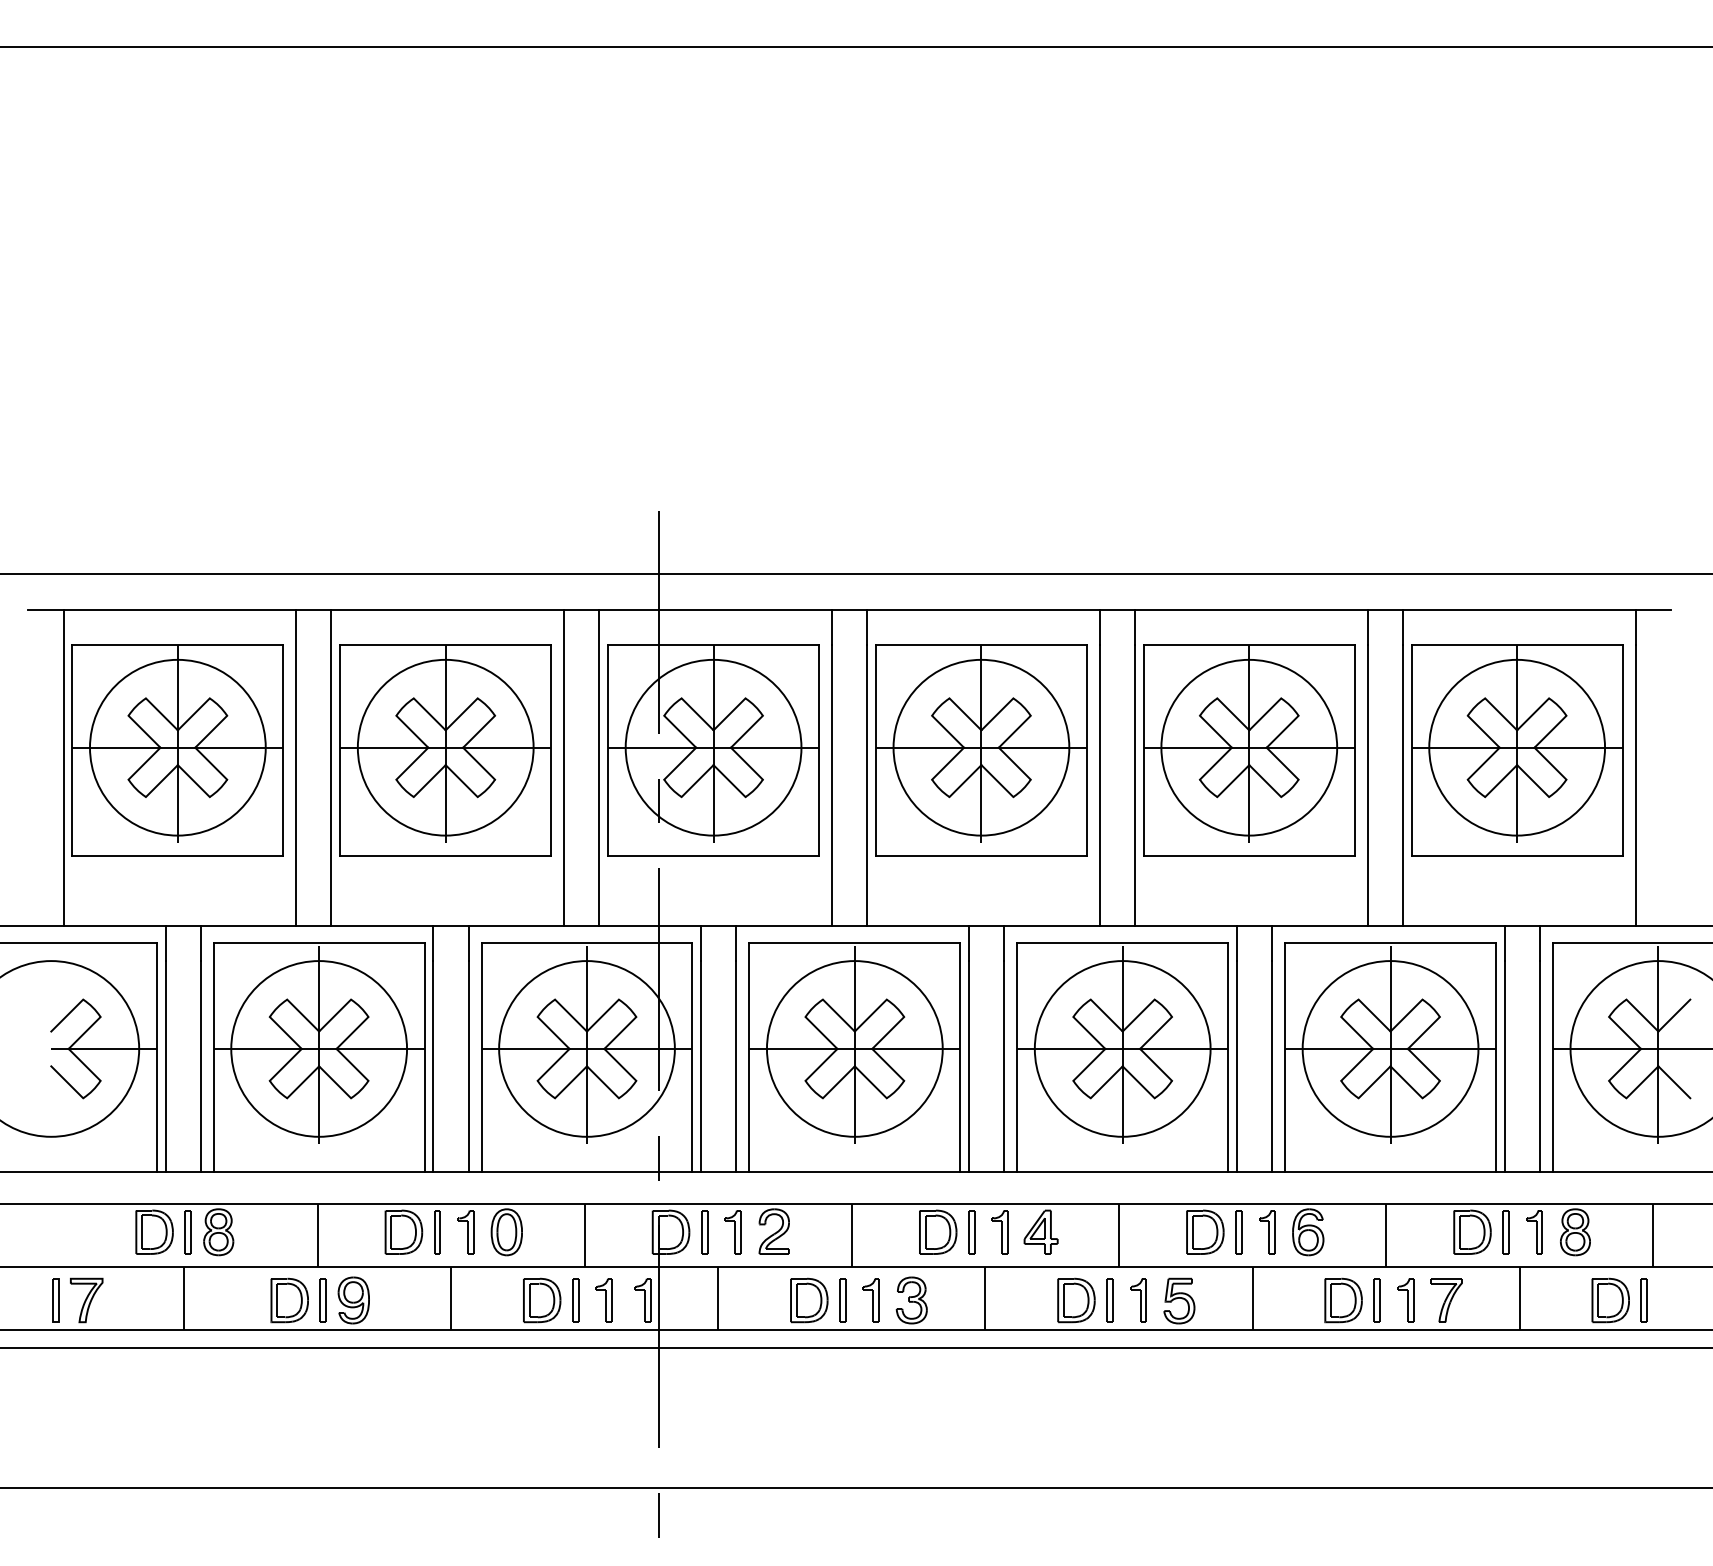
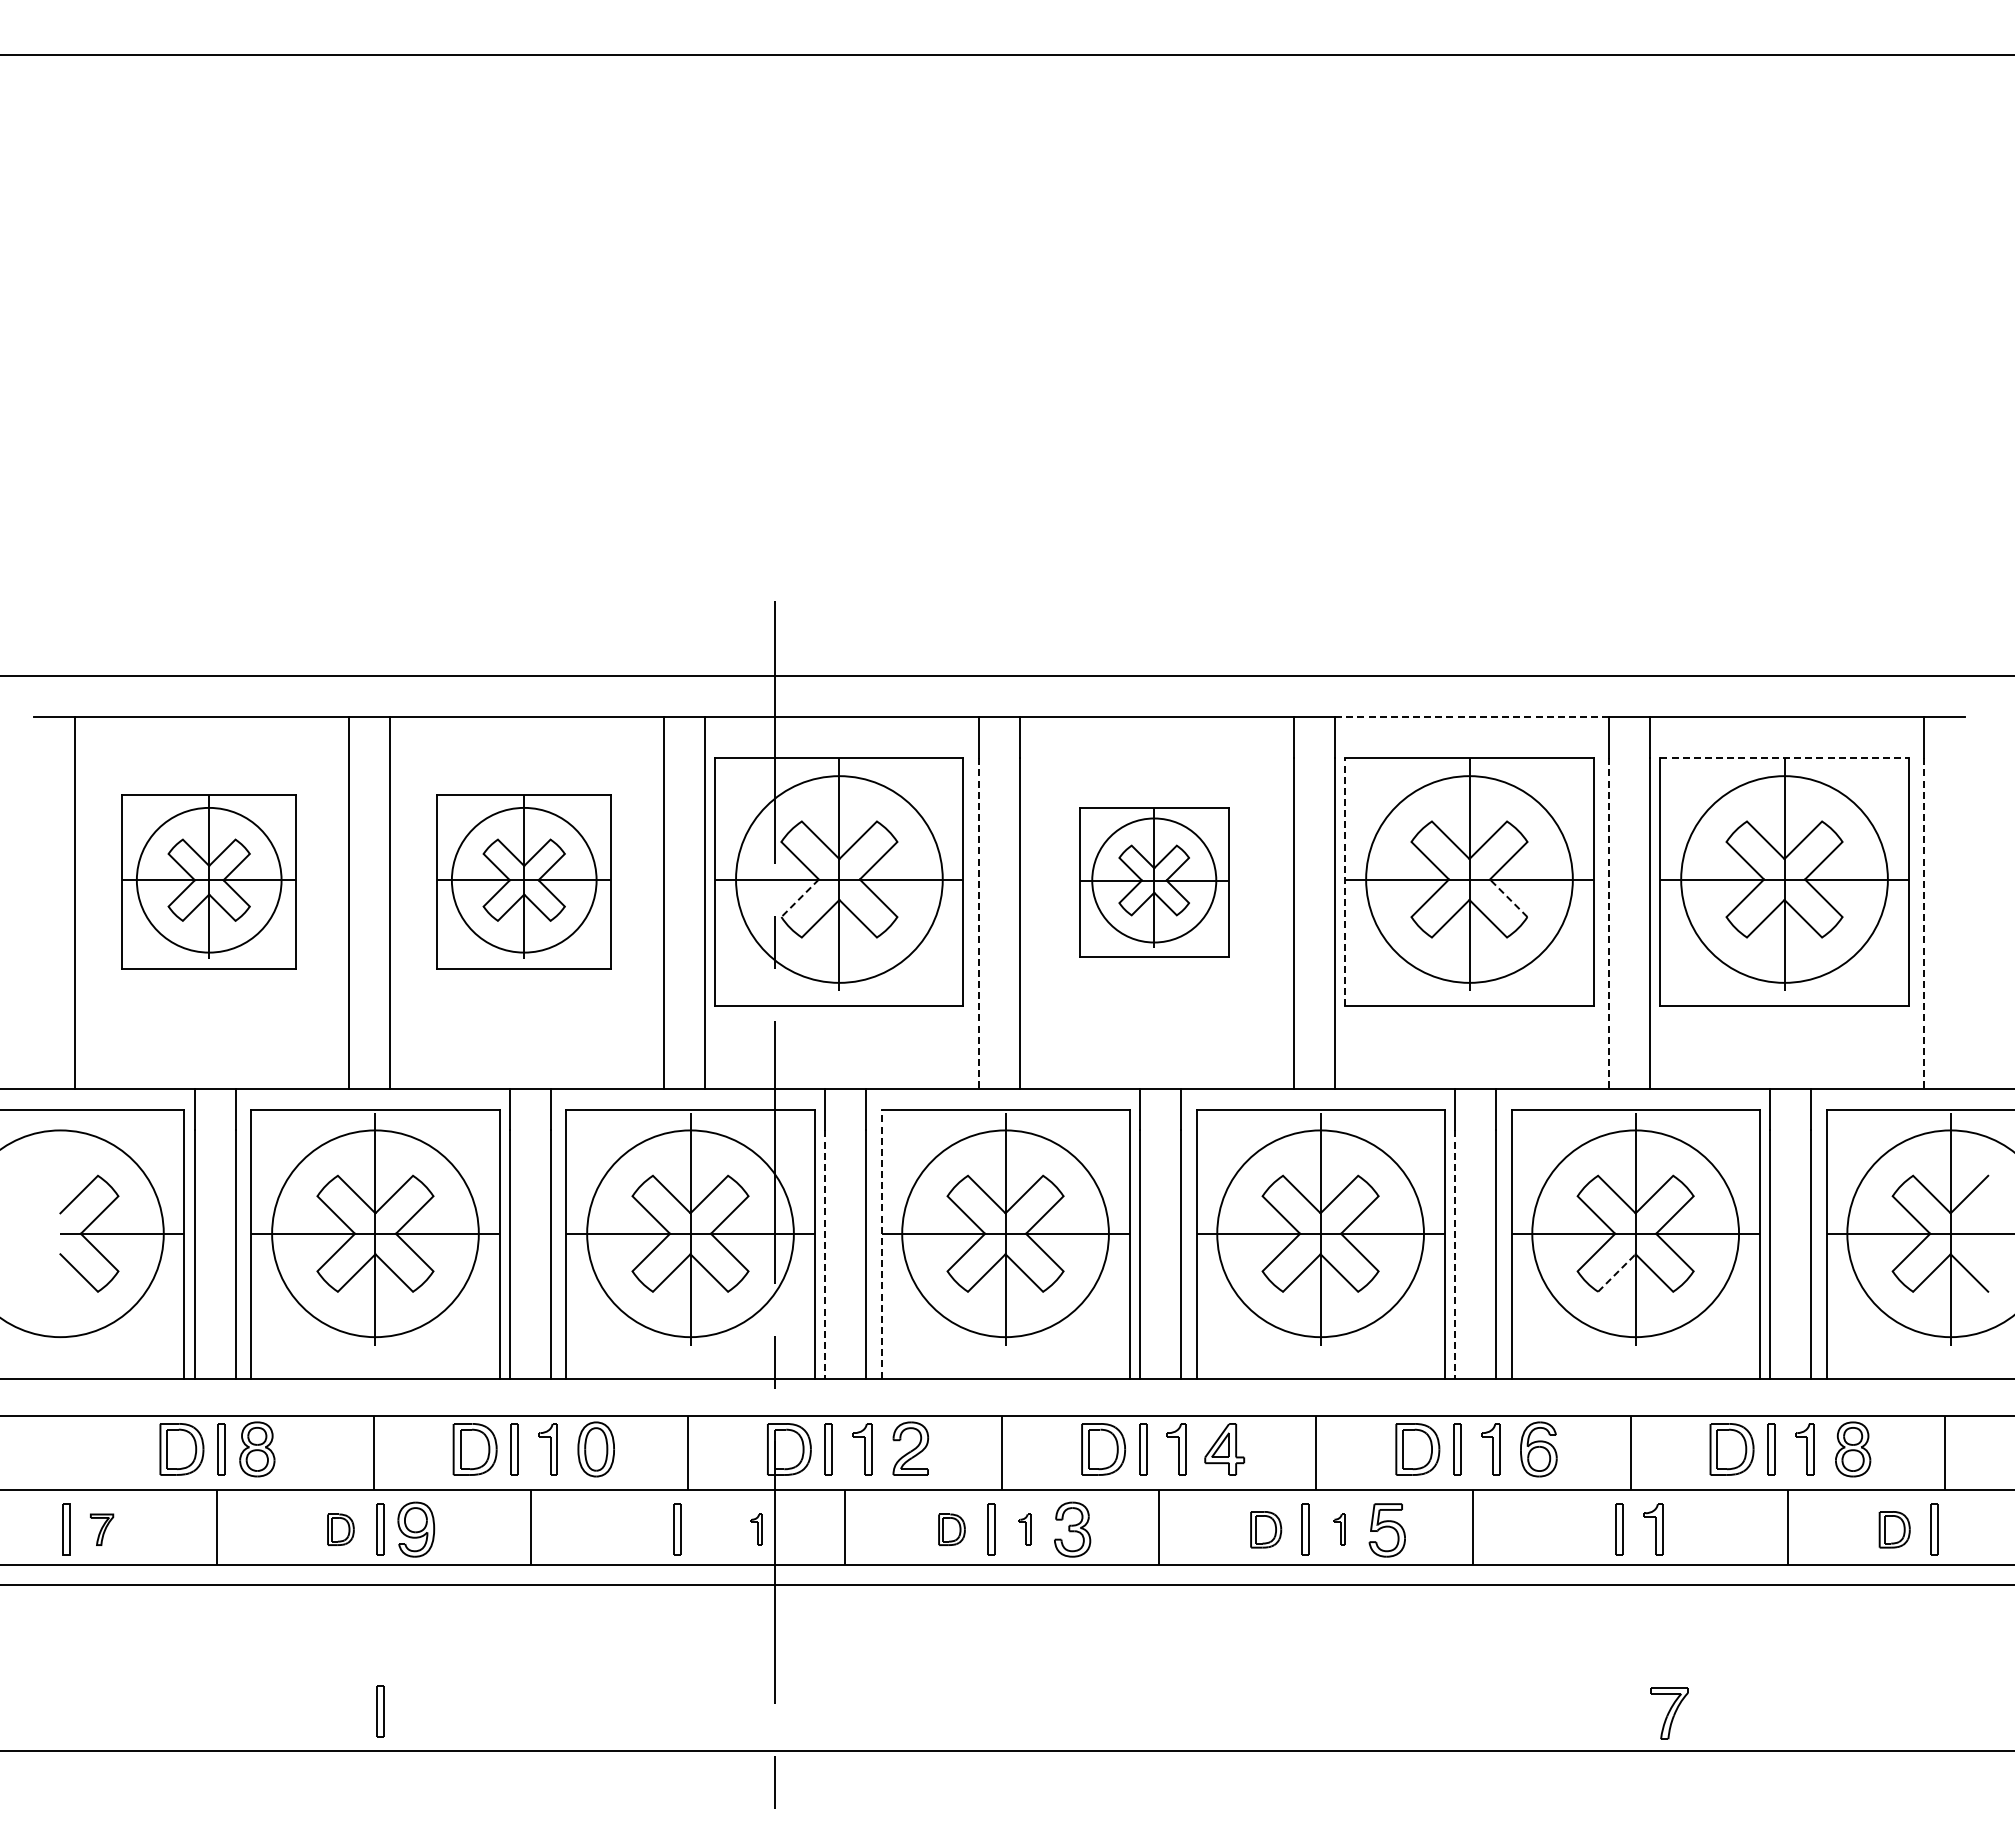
line: (1250, 609) -> (1471, 716), solid -> dashed
line: (1517, 644) -> (1785, 758), solid -> dashed
part: (177, 749) -> (208, 881), size x0.7
part: (445, 749) -> (523, 881), size x0.7
part: (980, 749) -> (1153, 881), size x0.6
line: (1143, 749) -> (1345, 881), solid -> dashed
line: (680, 763) -> (800, 898), solid -> dashed
line: (1282, 763) -> (1508, 898), solid -> dashed
line: (831, 785) -> (978, 924), solid -> dashed
line: (1367, 785) -> (1608, 924), solid -> dashed
line: (1635, 785) -> (1923, 924), solid -> dashed
line: (749, 1057) -> (881, 1243), solid -> dashed
line: (700, 1066) -> (824, 1254), solid -> dashed
line: (1236, 1066) -> (1454, 1254), solid -> dashed
line: (1374, 1082) -> (1616, 1273), solid -> dashed
part: (86, 1300) -> (101, 1529), size x0.6
part: (289, 1300) -> (340, 1529), size x0.6
part: (541, 1300) -> (637, 1529), removed
part: (603, 1300) -> (710, 1529), removed
part: (643, 1300) -> (756, 1529), size x0.6
part: (808, 1300) -> (951, 1529), size x0.6
part: (870, 1300) -> (1024, 1529), size x0.6
part: (1075, 1300) -> (1265, 1529), size x0.7
part: (1137, 1300) -> (1338, 1529), size x0.6
part: (1343, 1300) -> (1580, 1529), removed
part: (1446, 1300) -> (1669, 1713), moved
part: (1610, 1300) -> (1894, 1529), size x0.7
part: (323, 1455) -> (380, 1711), added

